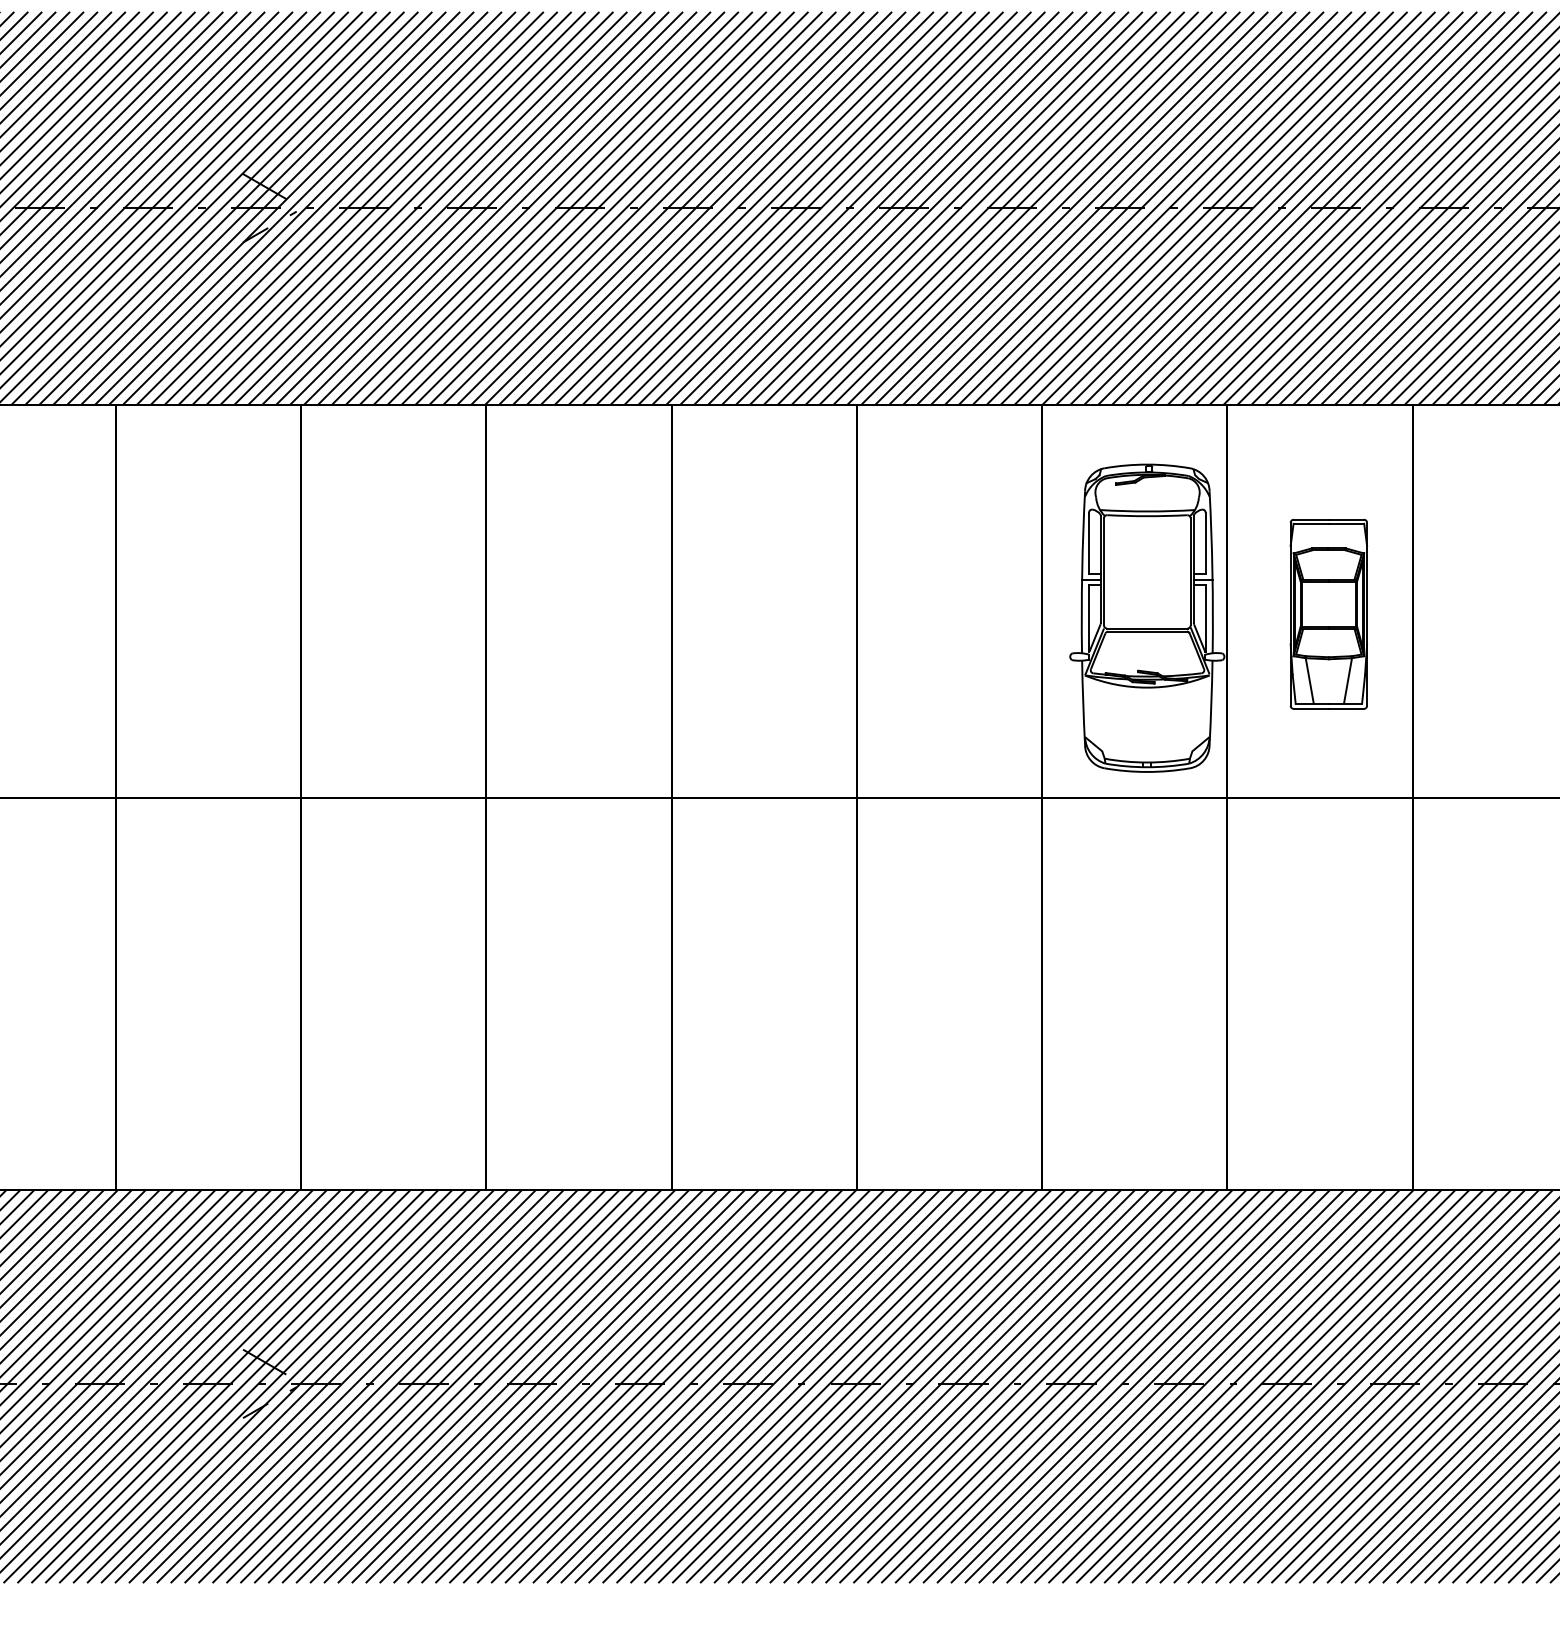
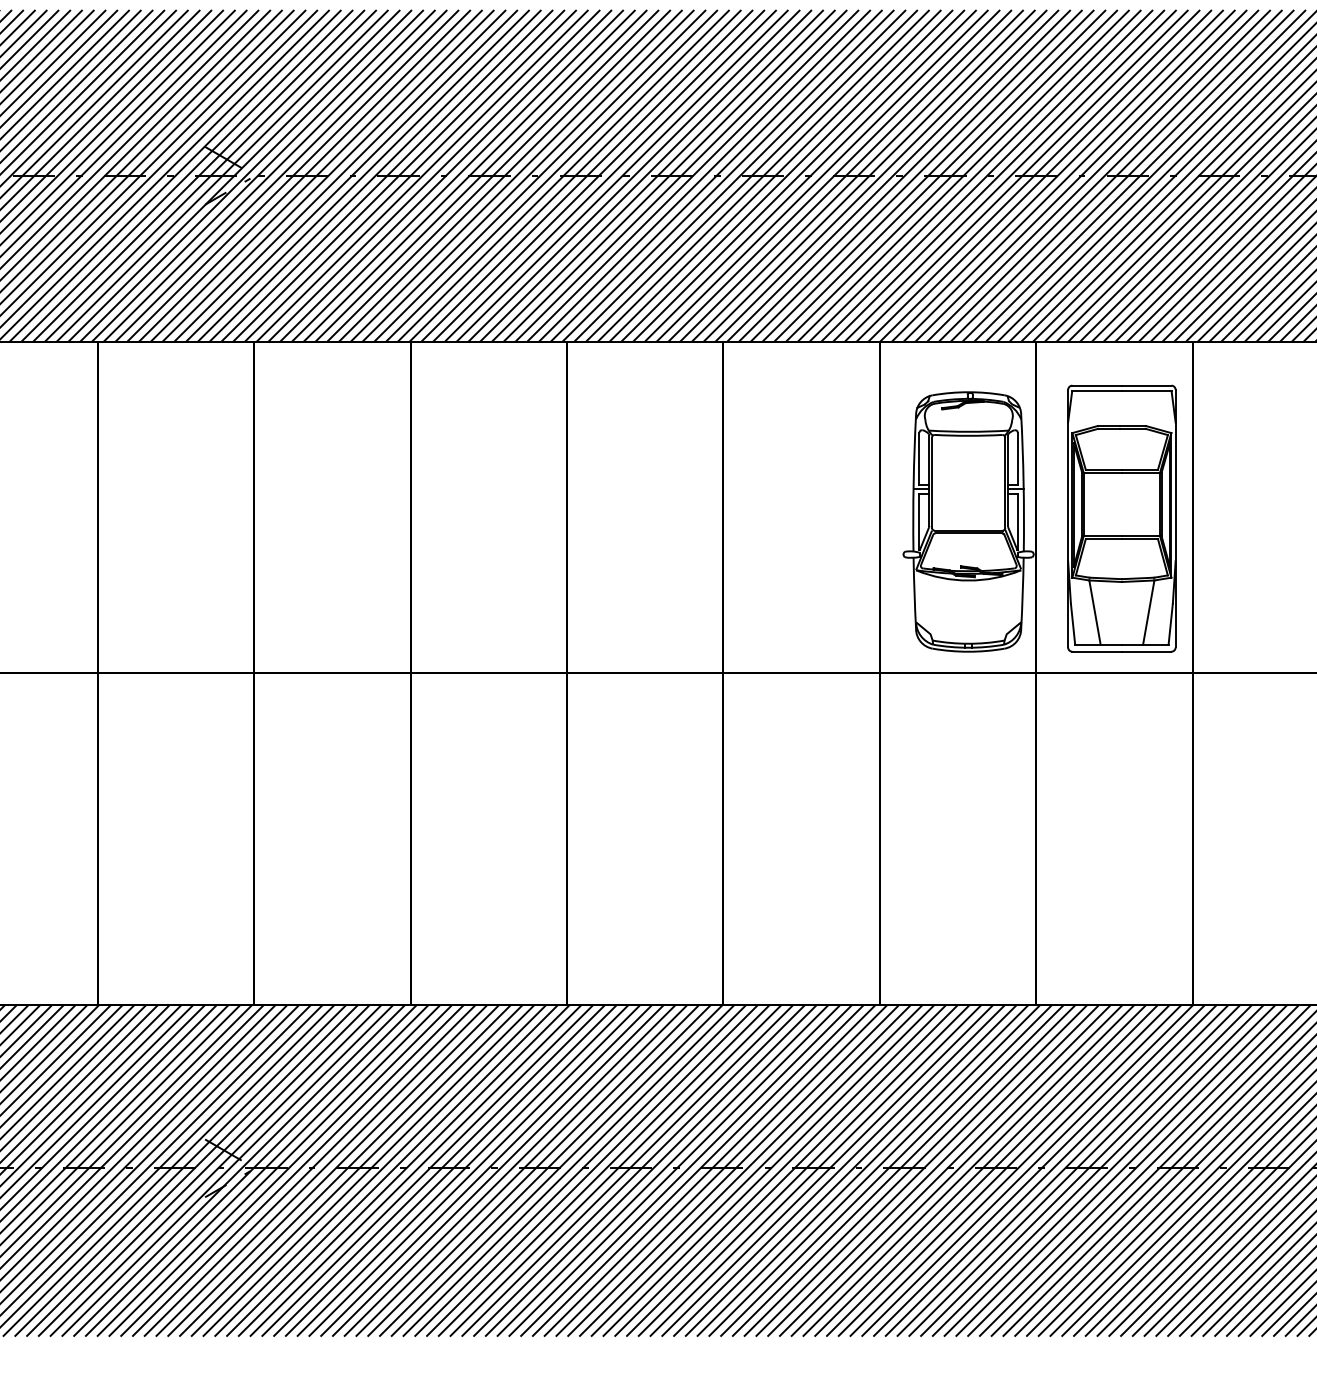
part: (1328, 614) -> (1121, 518), size x1.67

